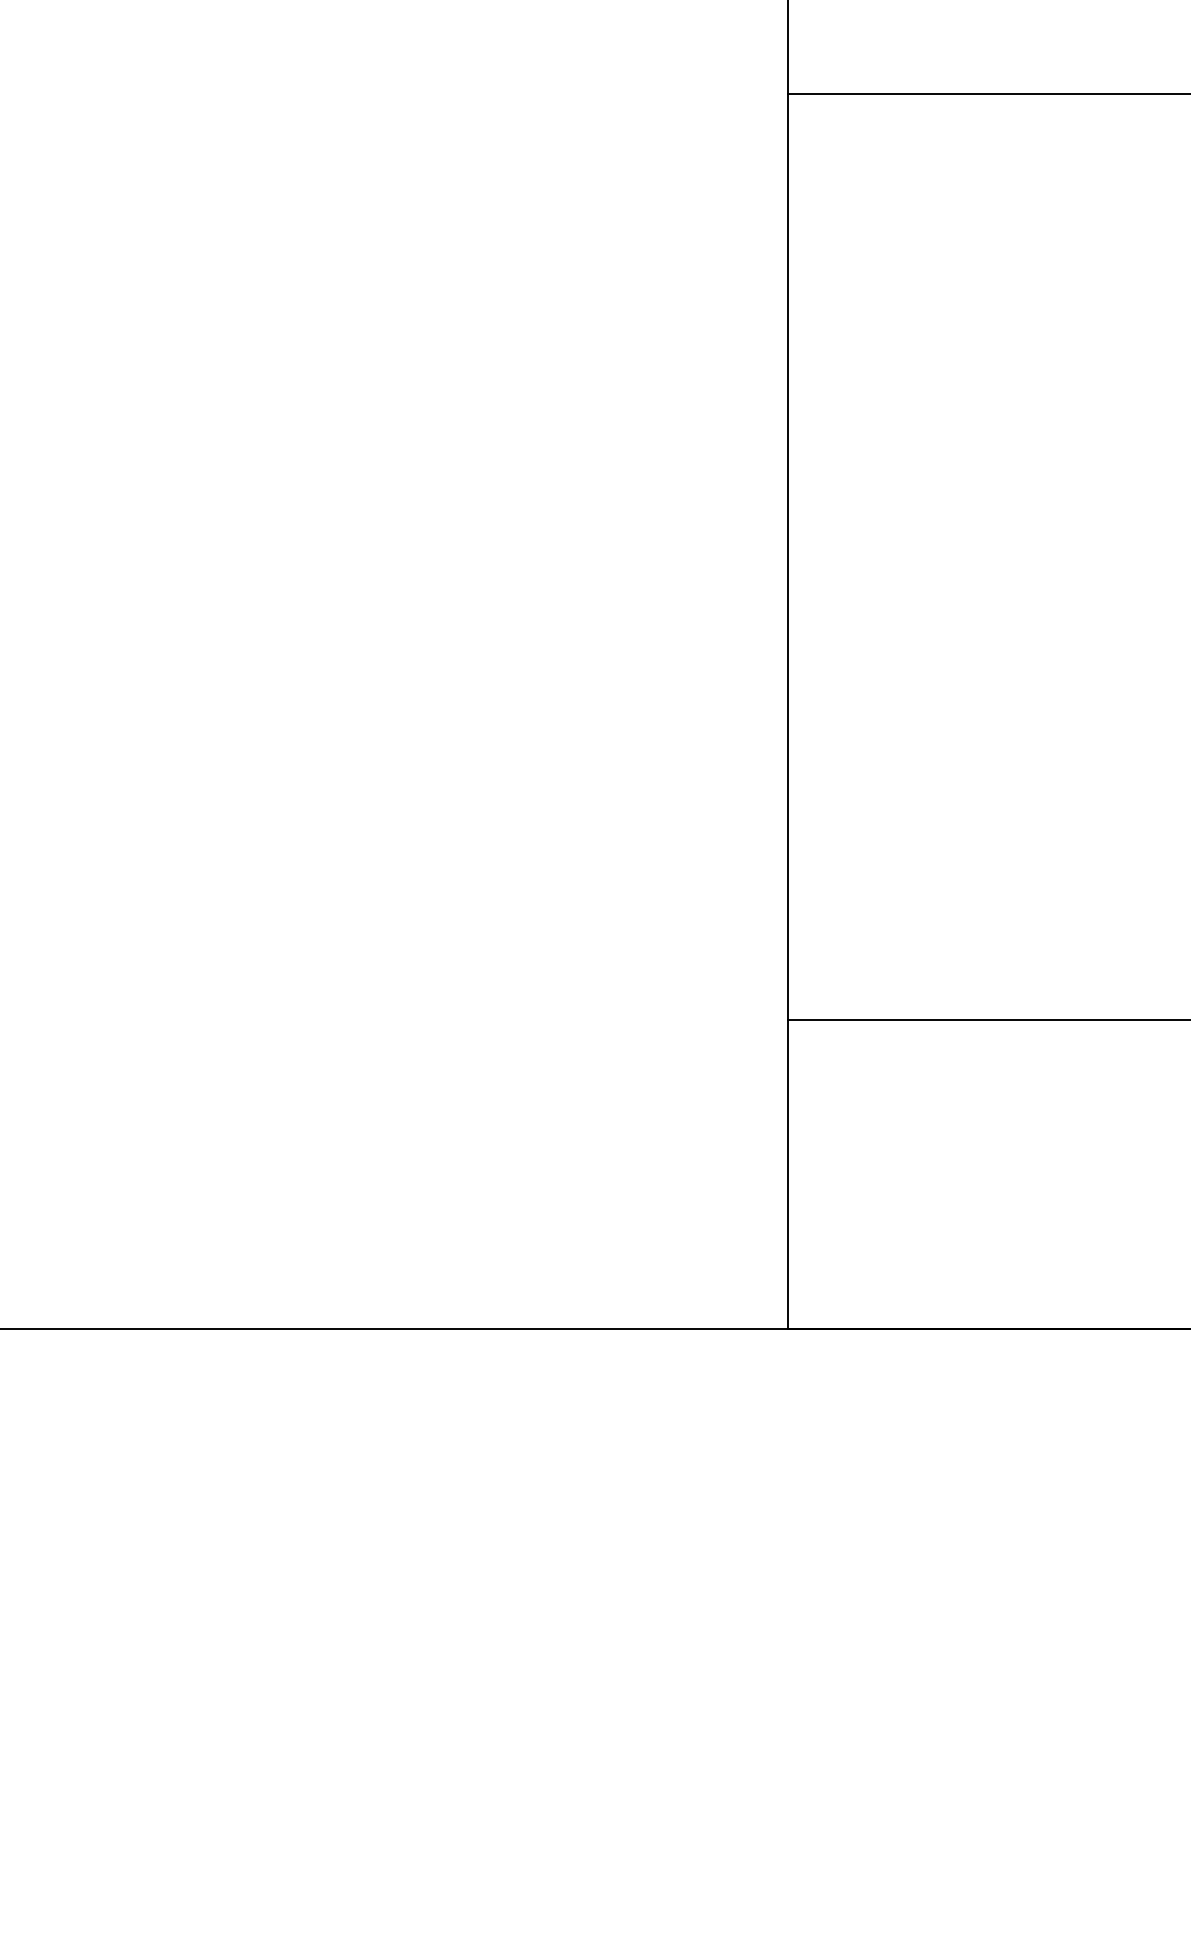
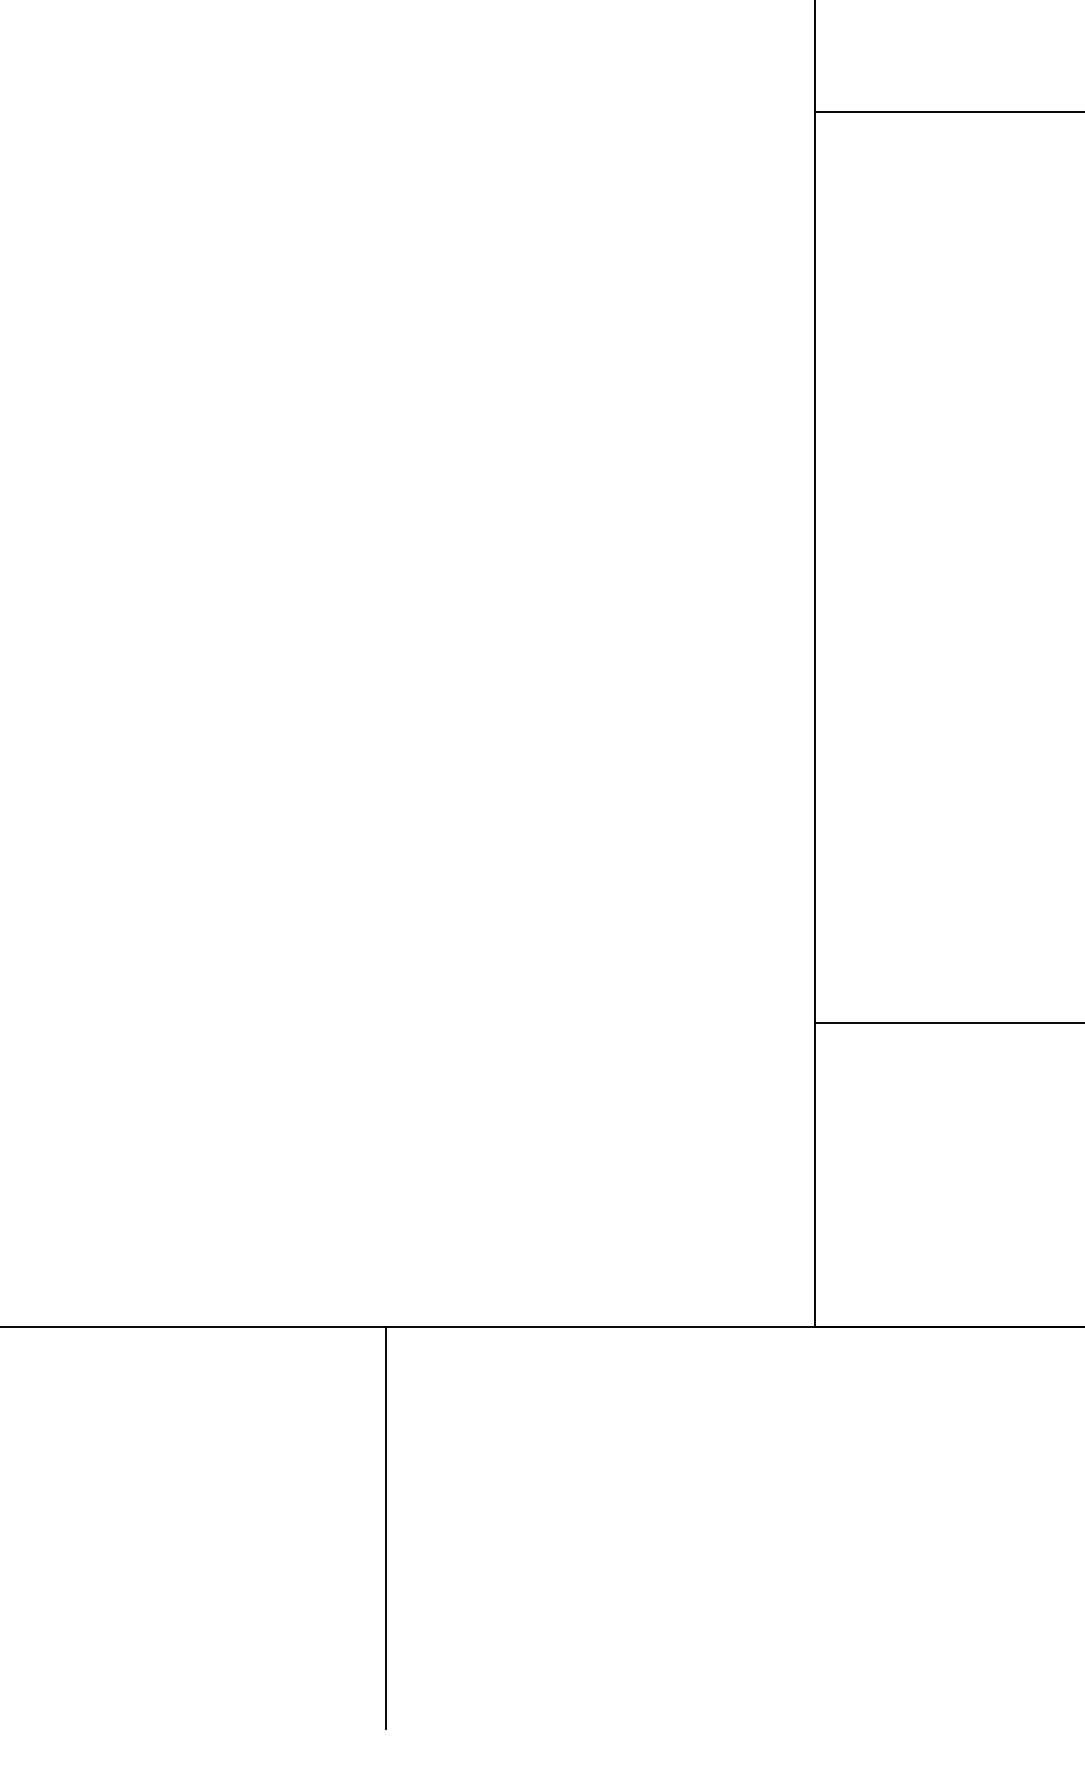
line: (351, 1532) -> (385, 1527), added

